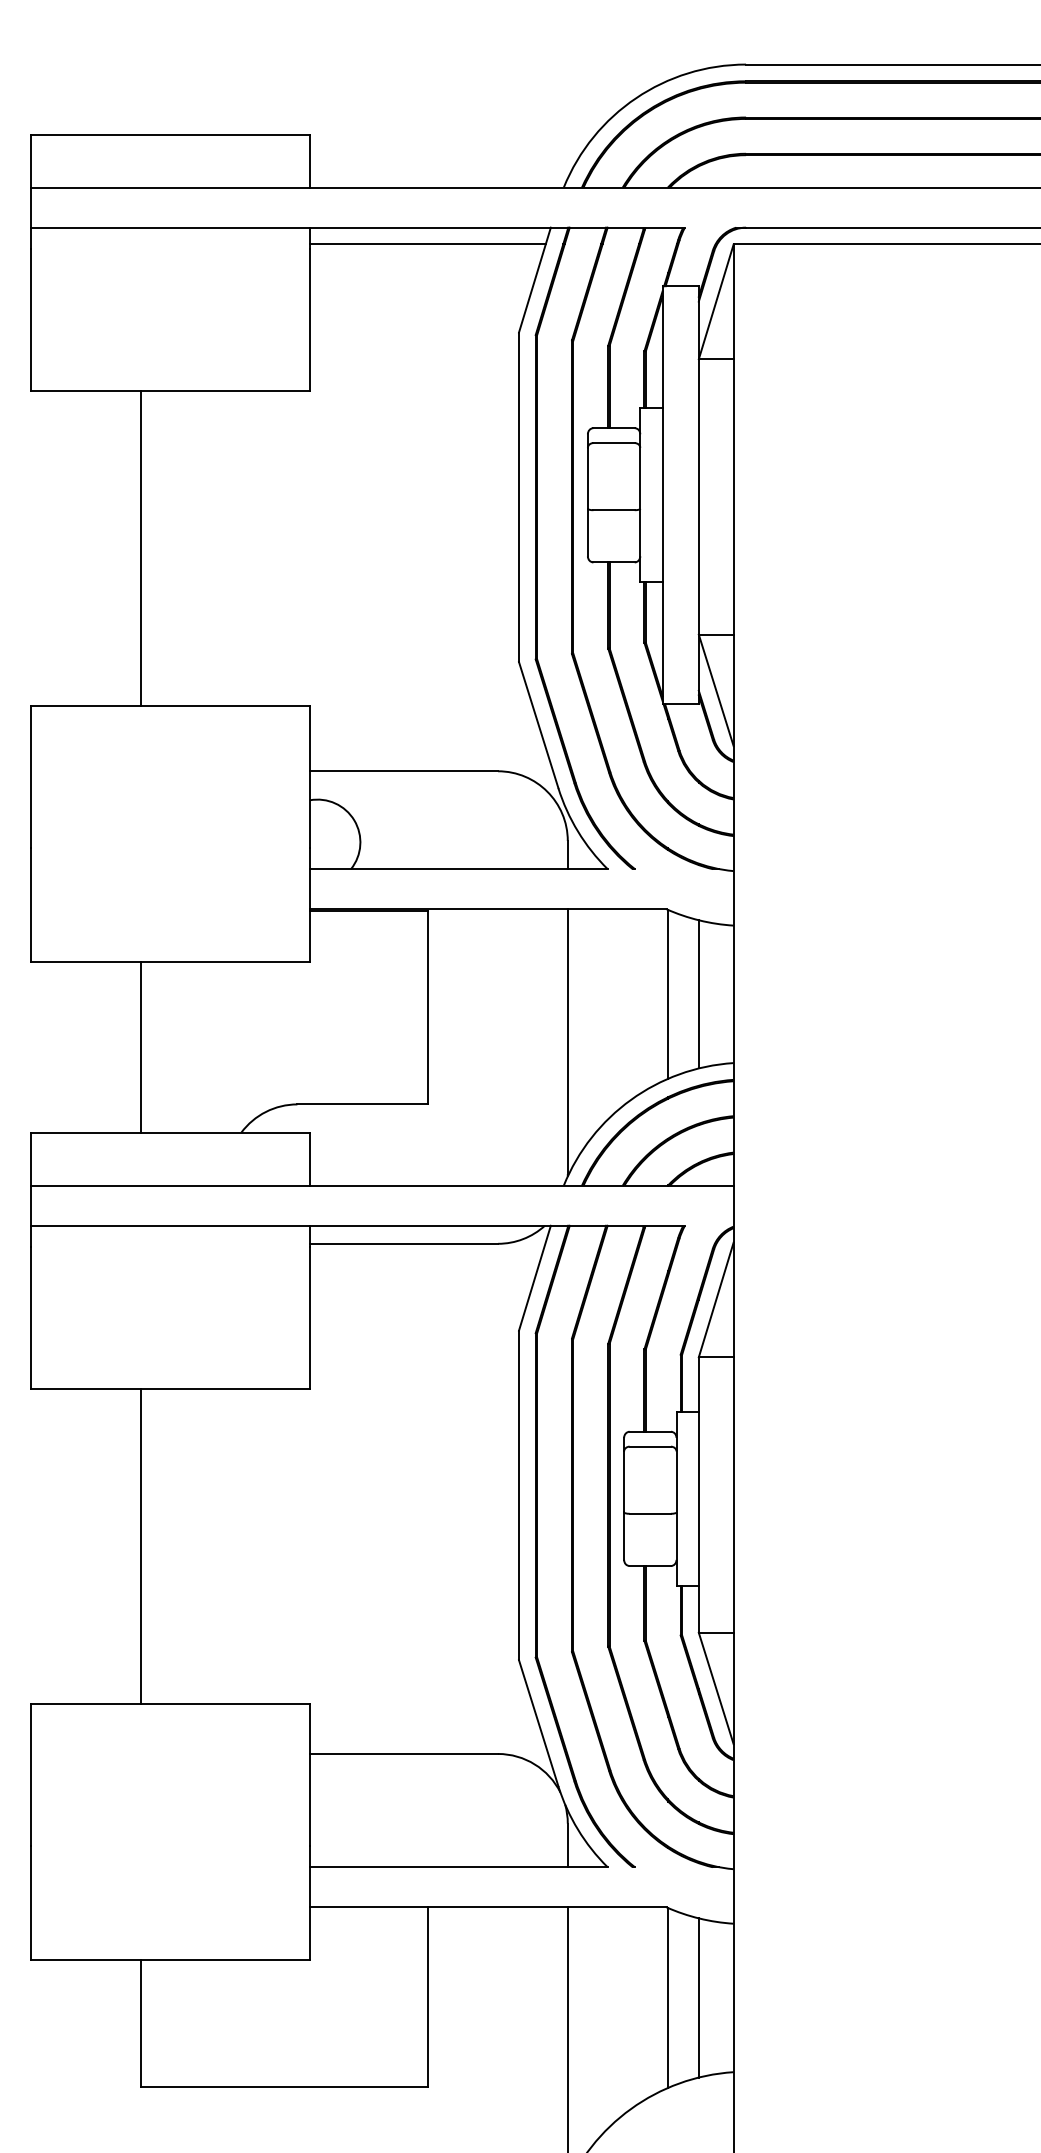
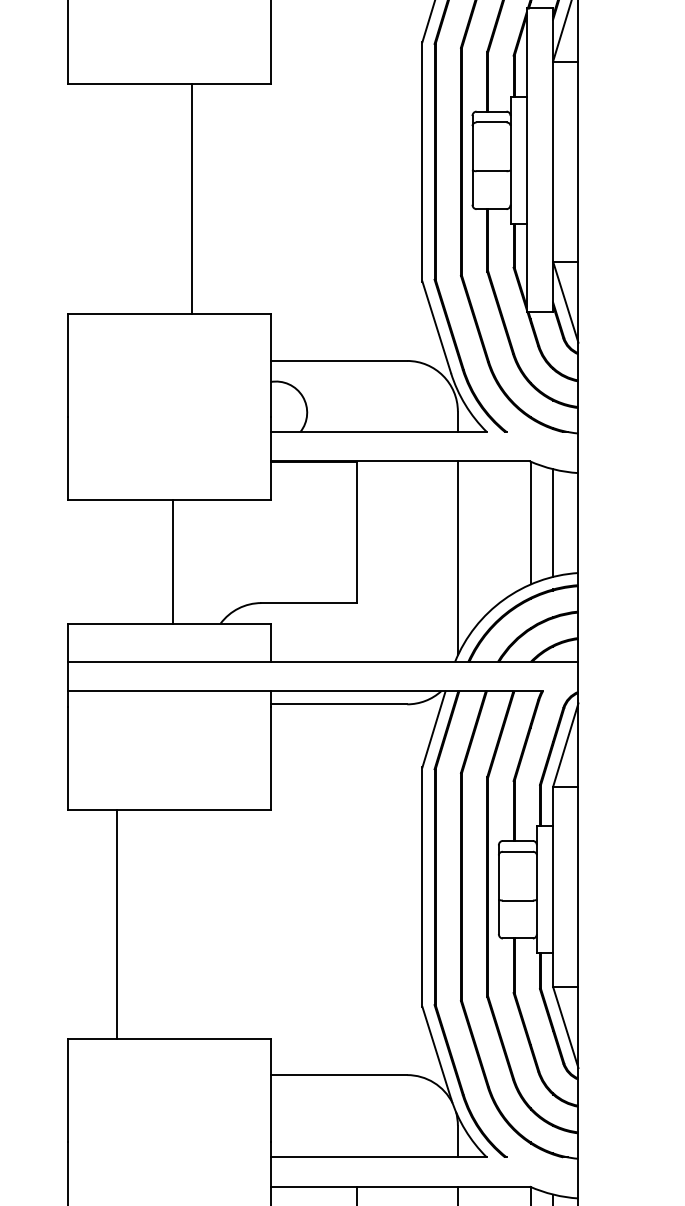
line: (141, 548) -> (192, 199), moved
line: (141, 1047) -> (172, 561), moved
line: (141, 1546) -> (116, 924), moved

